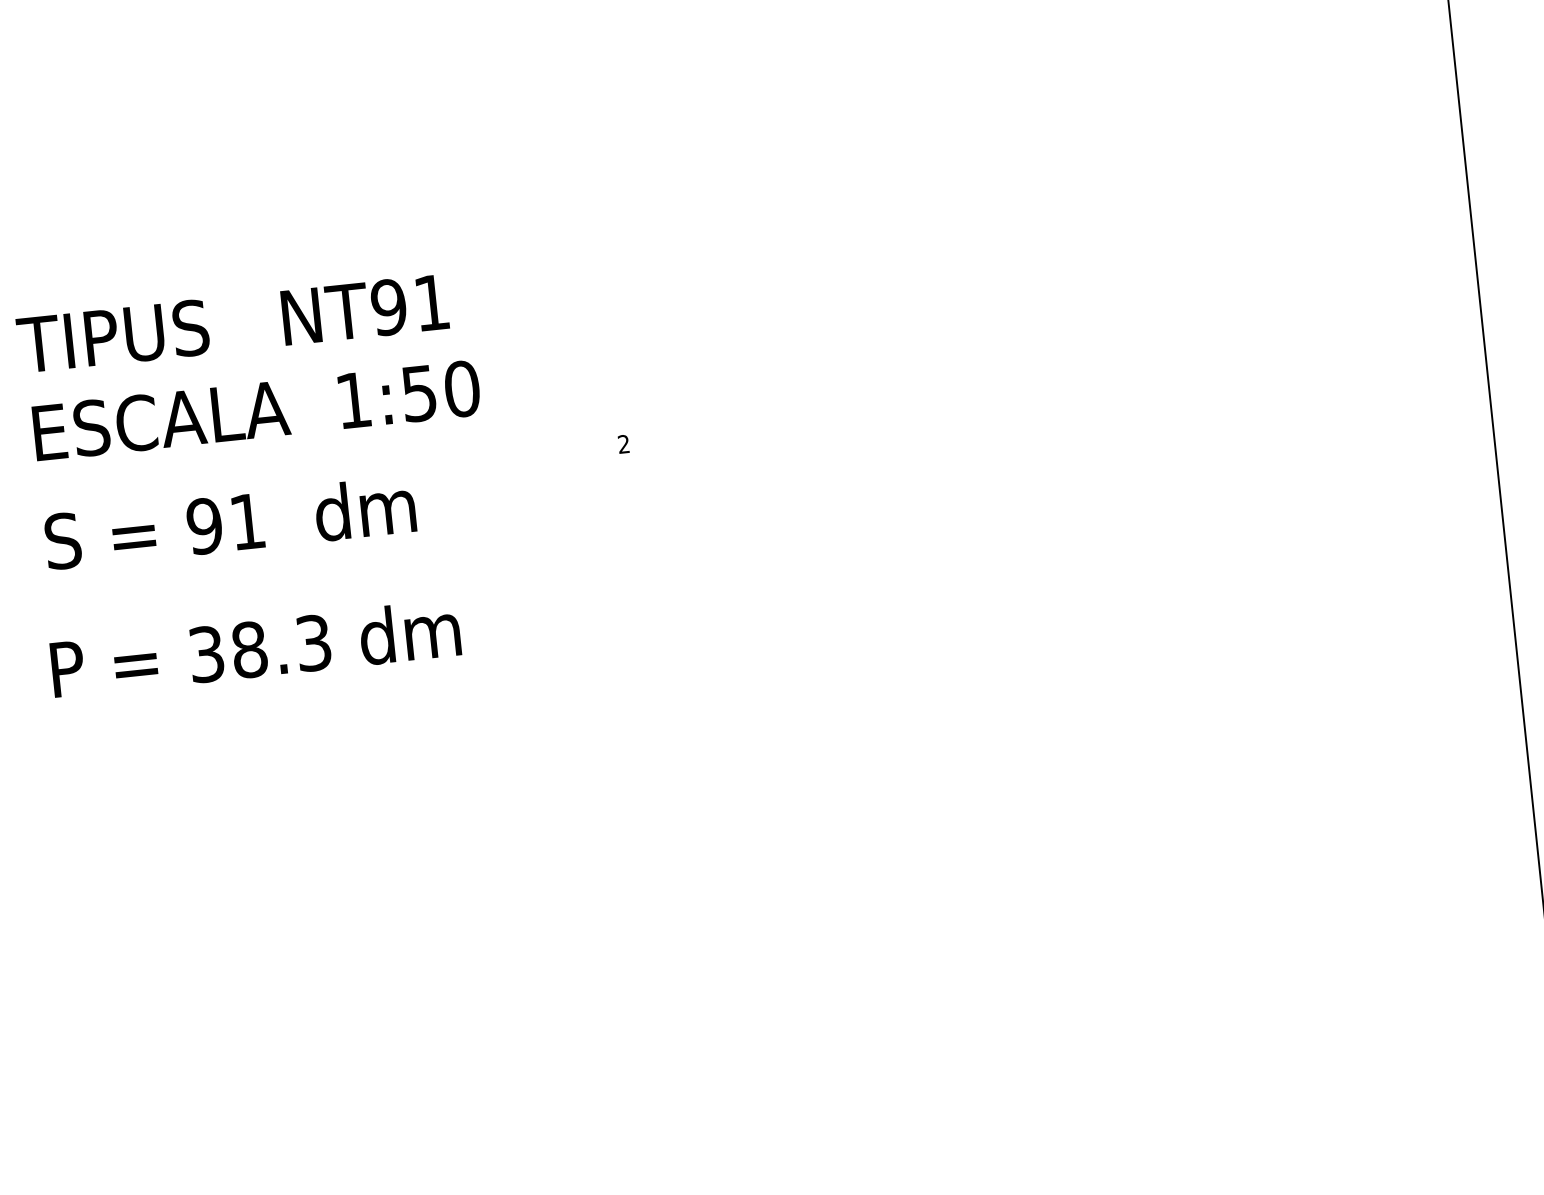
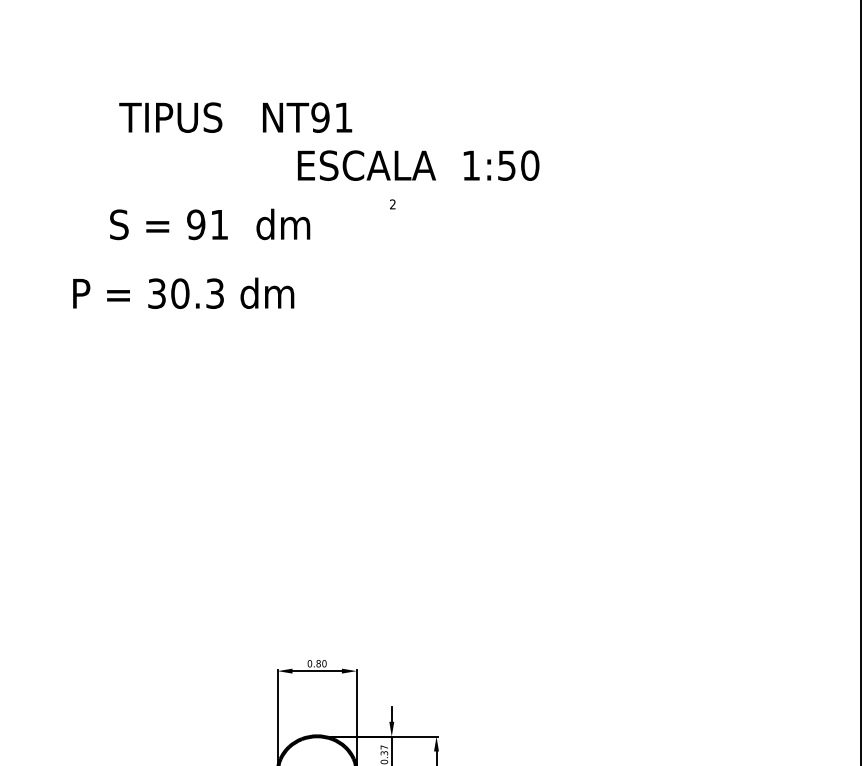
text: (232, 323) -> (235, 117), moved
text: (256, 410) -> (418, 165), moved
text: (231, 522) -> (210, 224), moved
text: (249, 649) -> (180, 293), 38.3 -> 30.3

